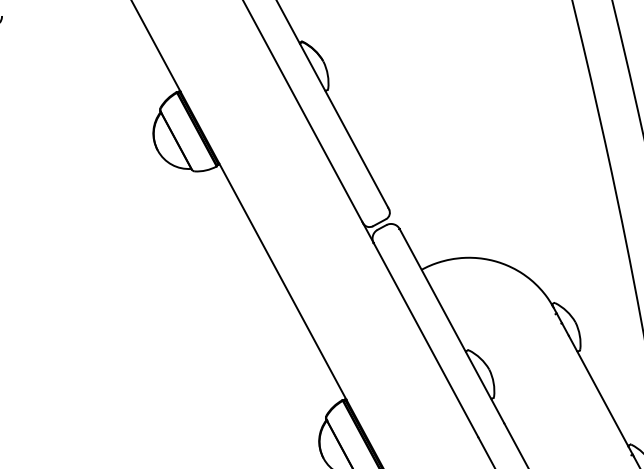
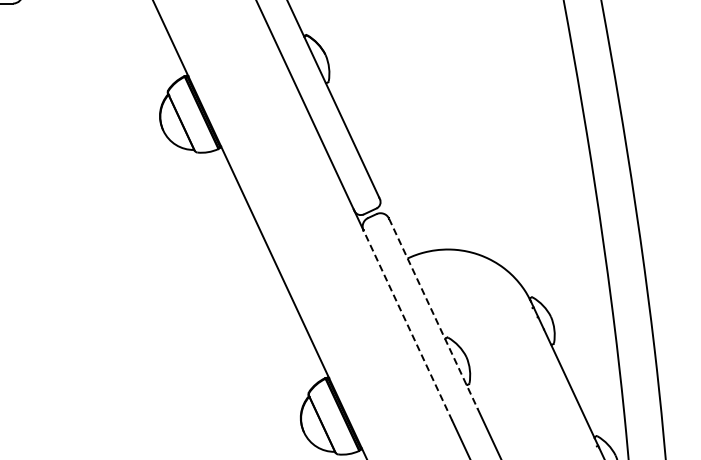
line: (452, 325) -> (433, 313), solid -> dashed
line: (425, 340) -> (407, 325), solid -> dashed

